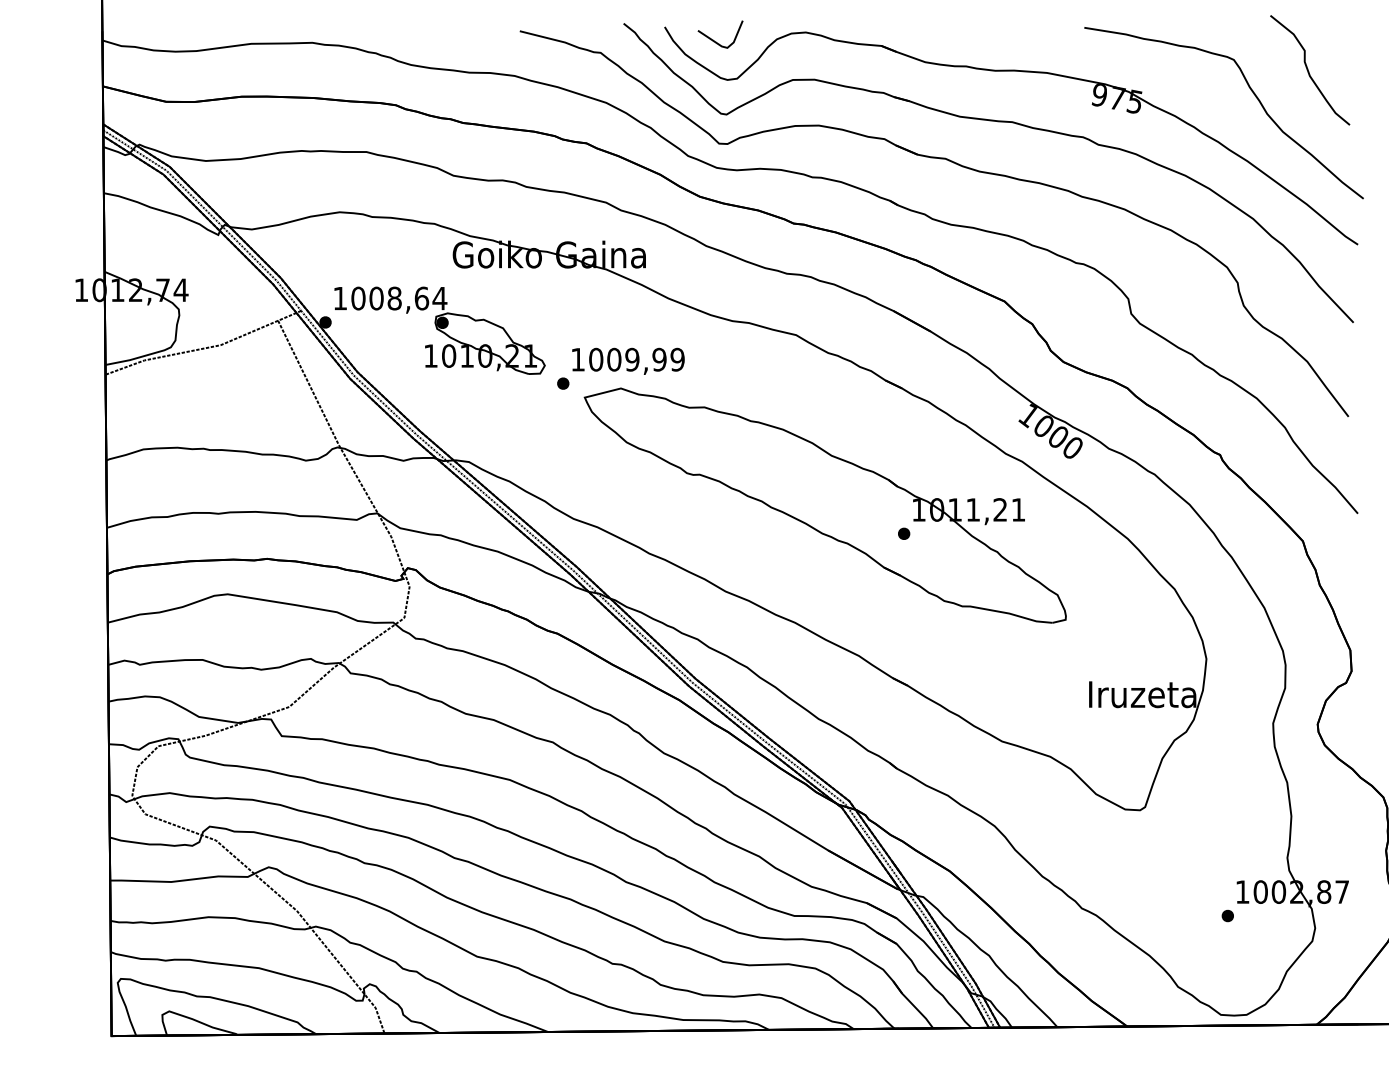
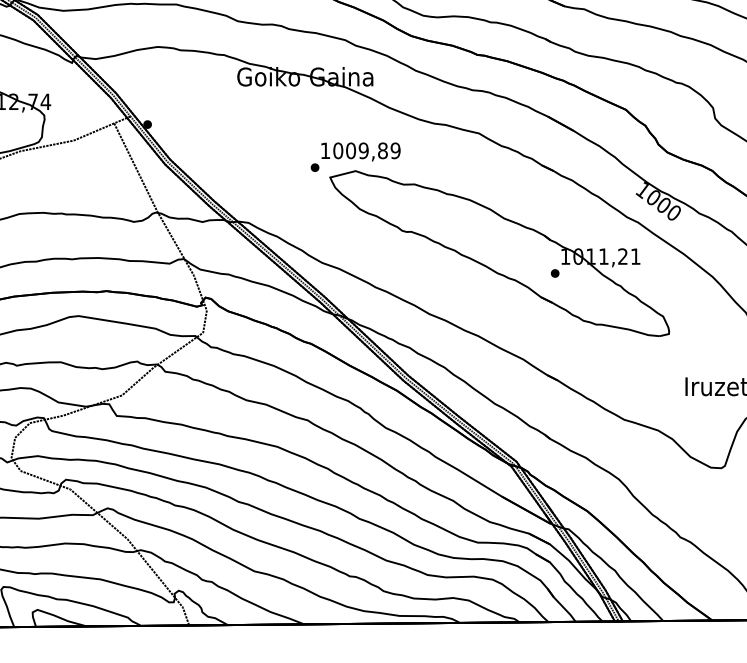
part: (439, 330) -> (227, 130), removed
text: (659, 359) -> (382, 150), 1009,99 -> 1009,89

